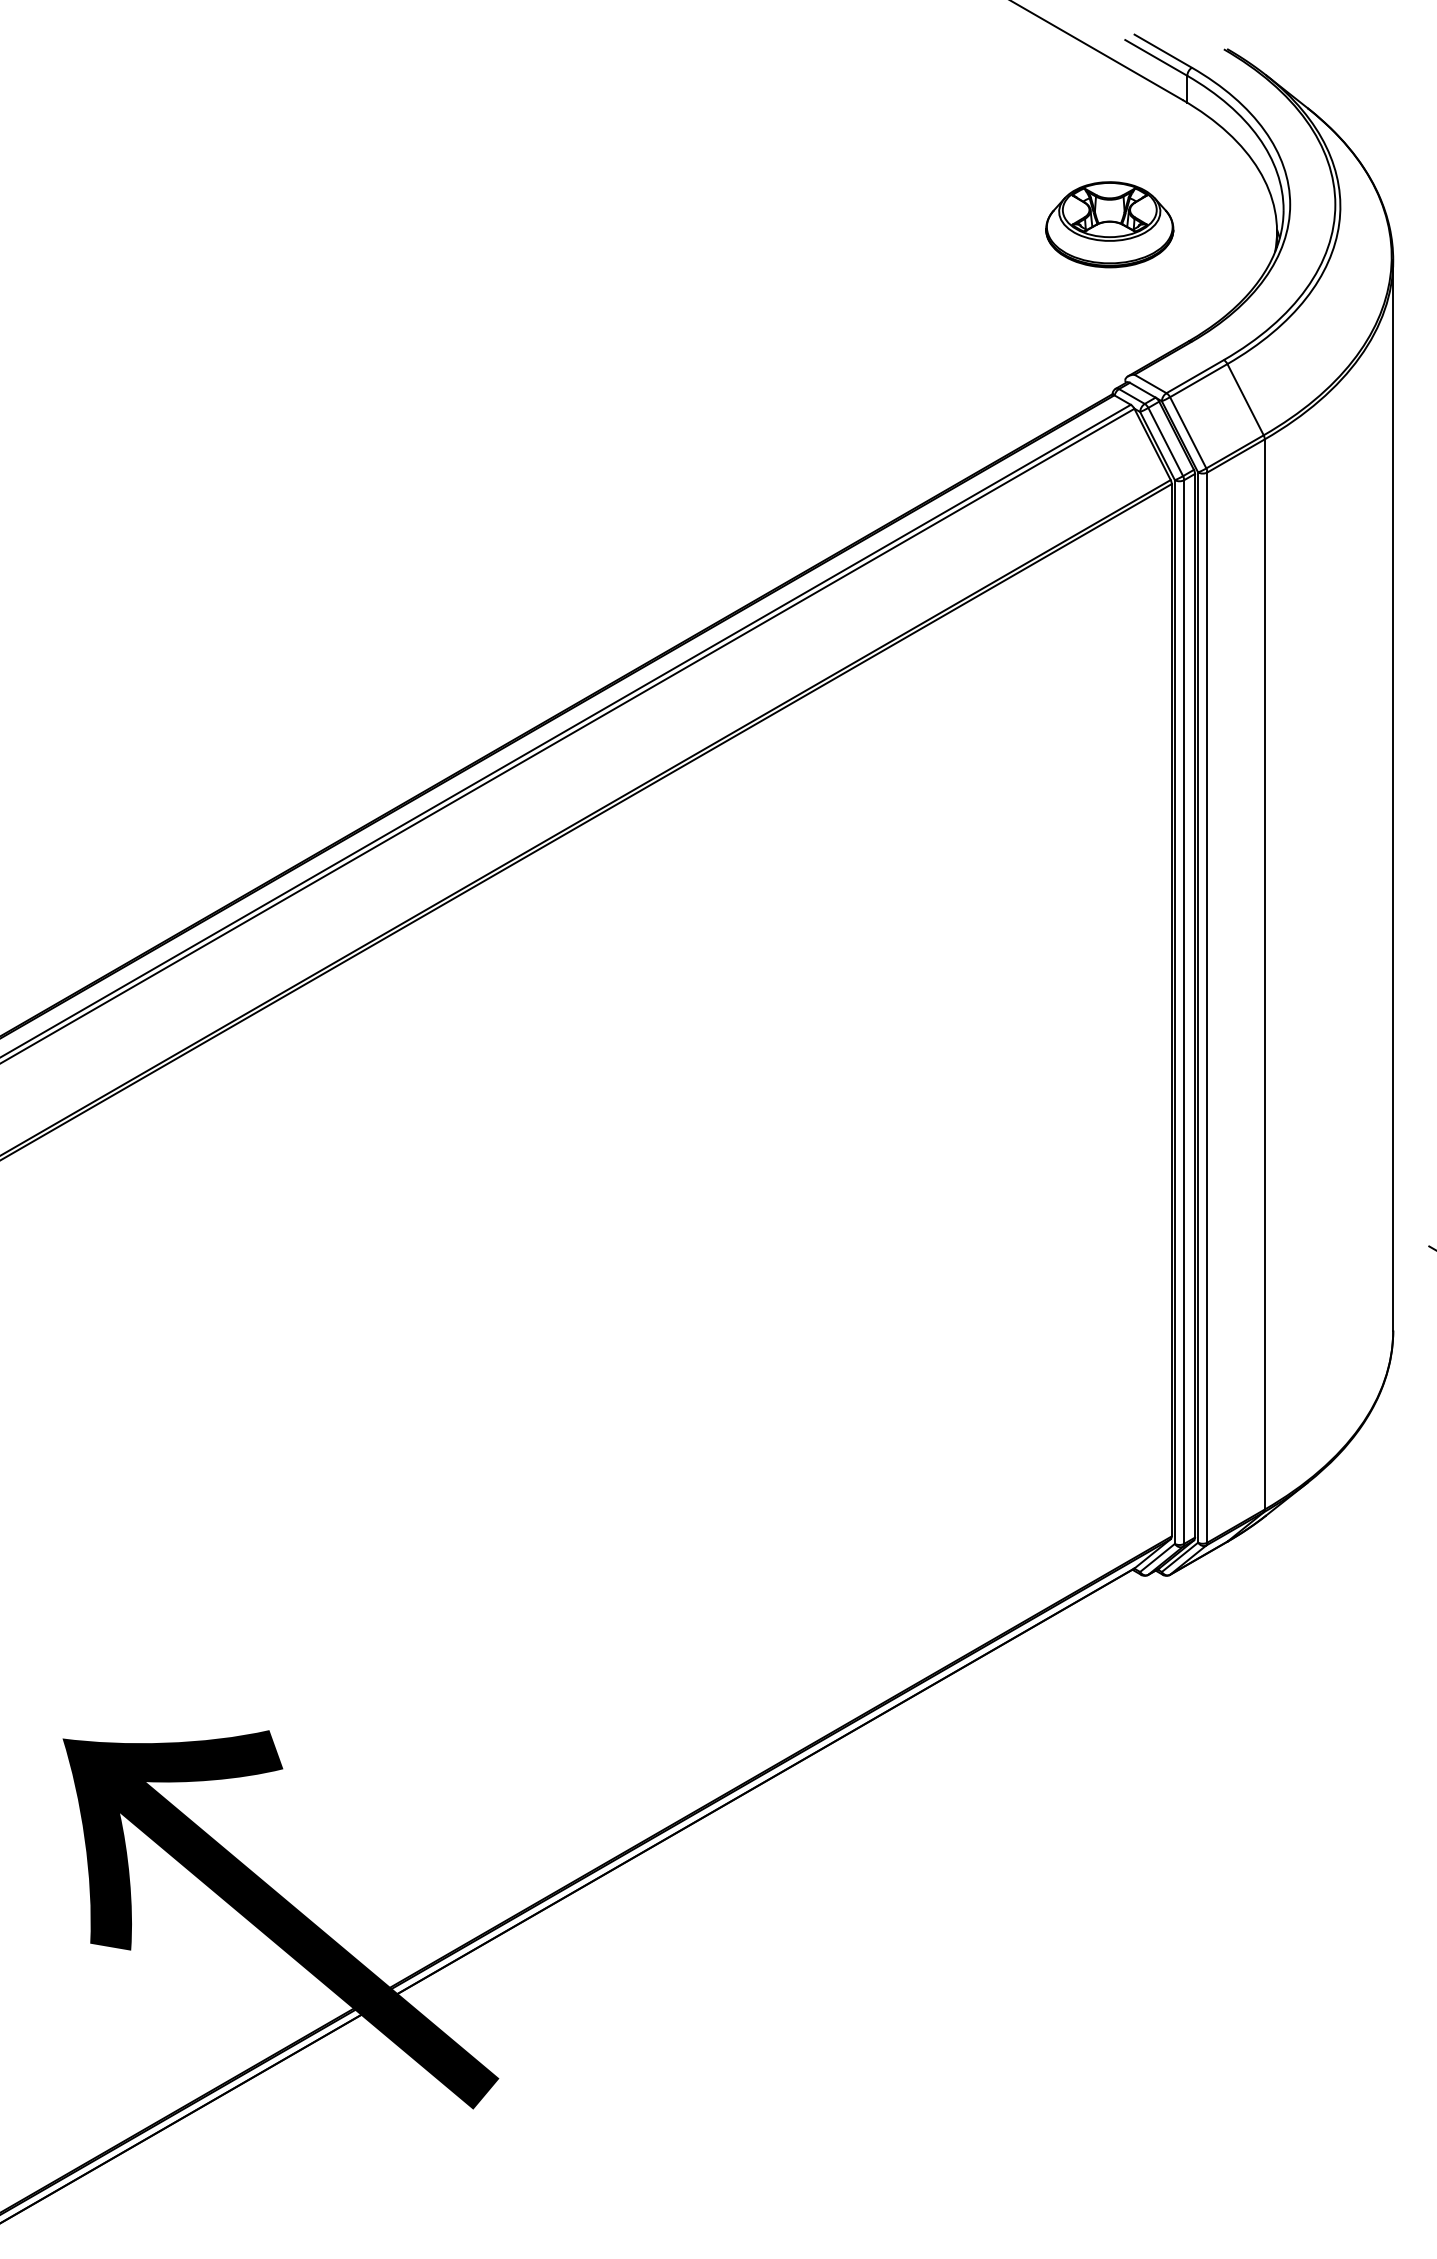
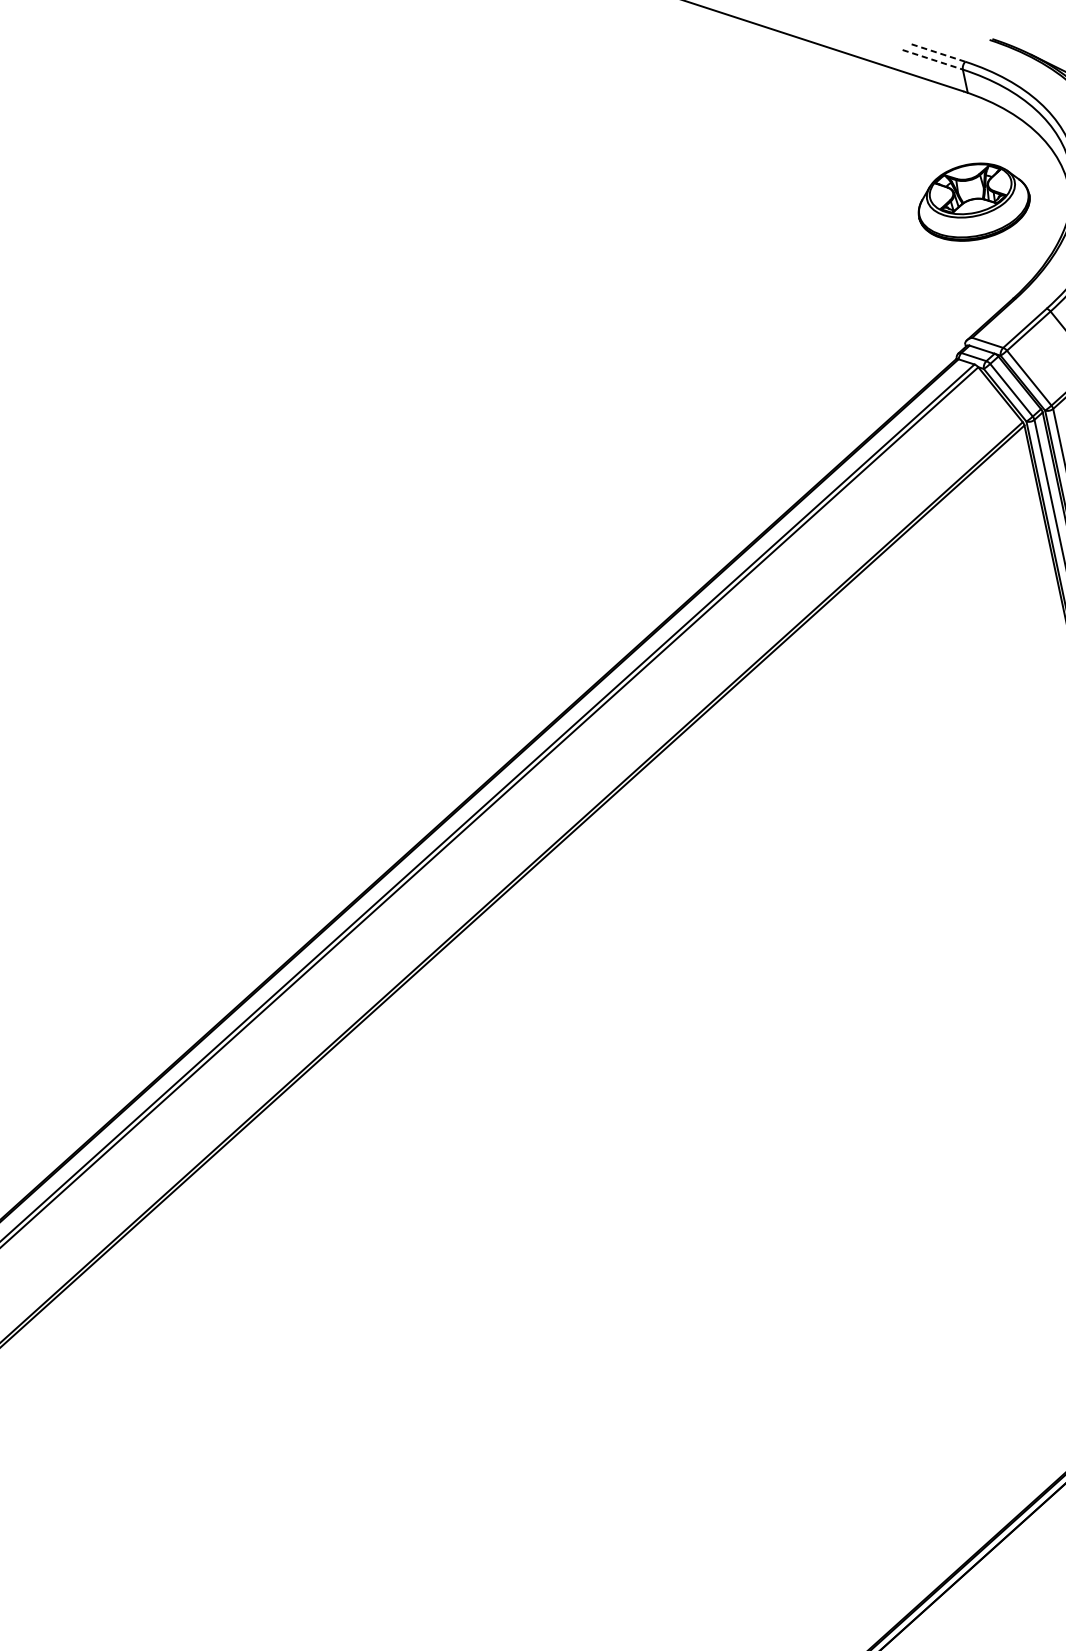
line: (1162, 50) -> (936, 52), solid -> dashed
line: (1156, 57) -> (932, 59), solid -> dashed
part: (1109, 224) -> (973, 201), moved

